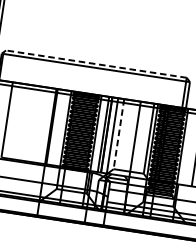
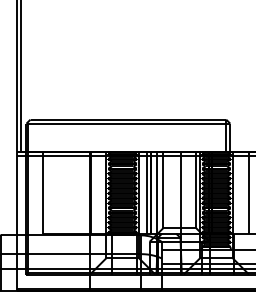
line: (96, 64) -> (128, 119), dashed -> solid
line: (118, 134) -> (163, 190), dashed -> solid

